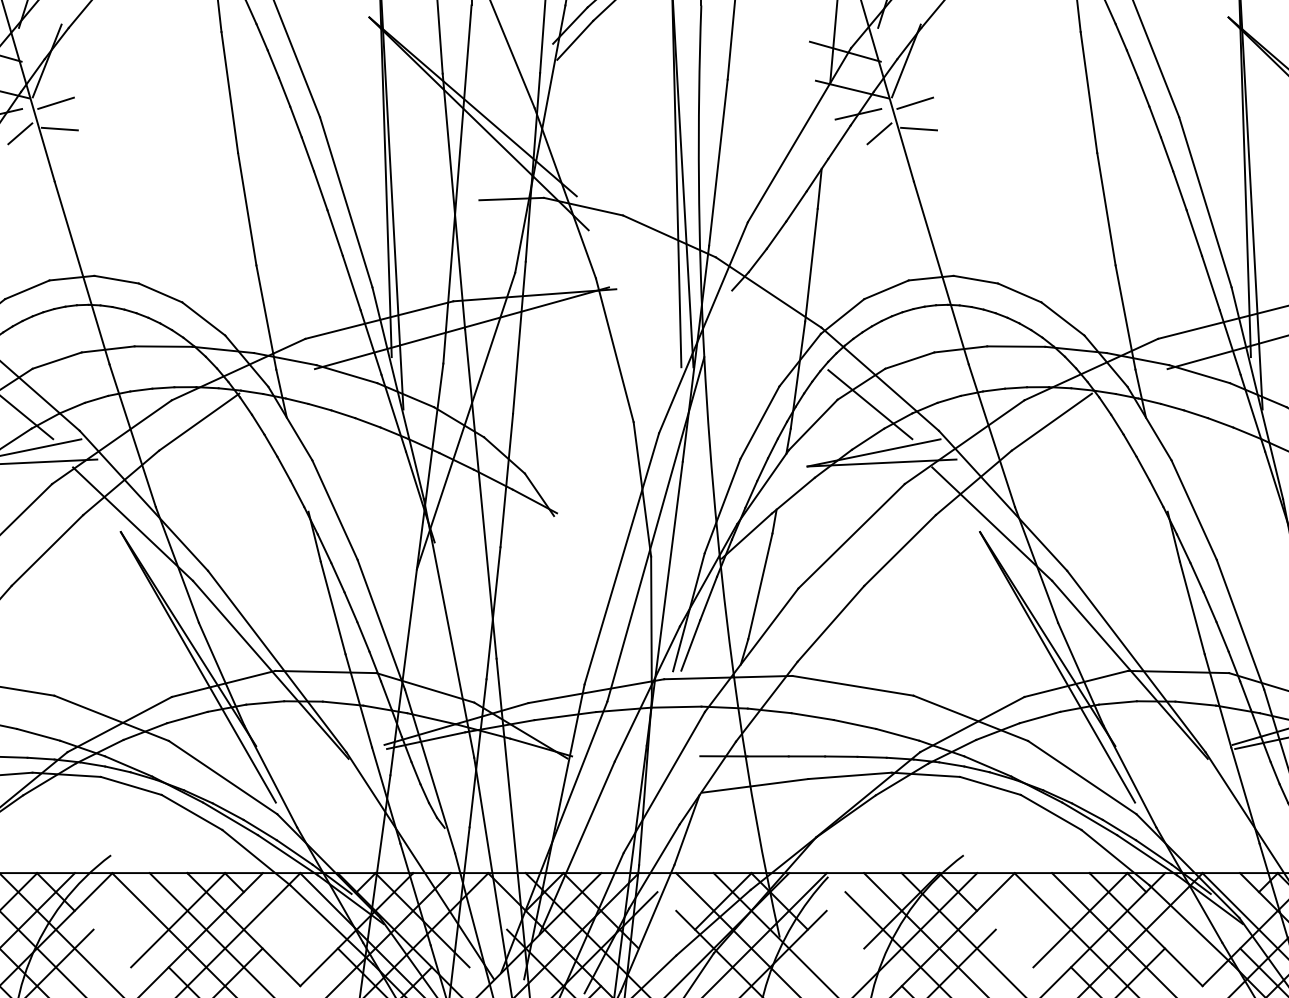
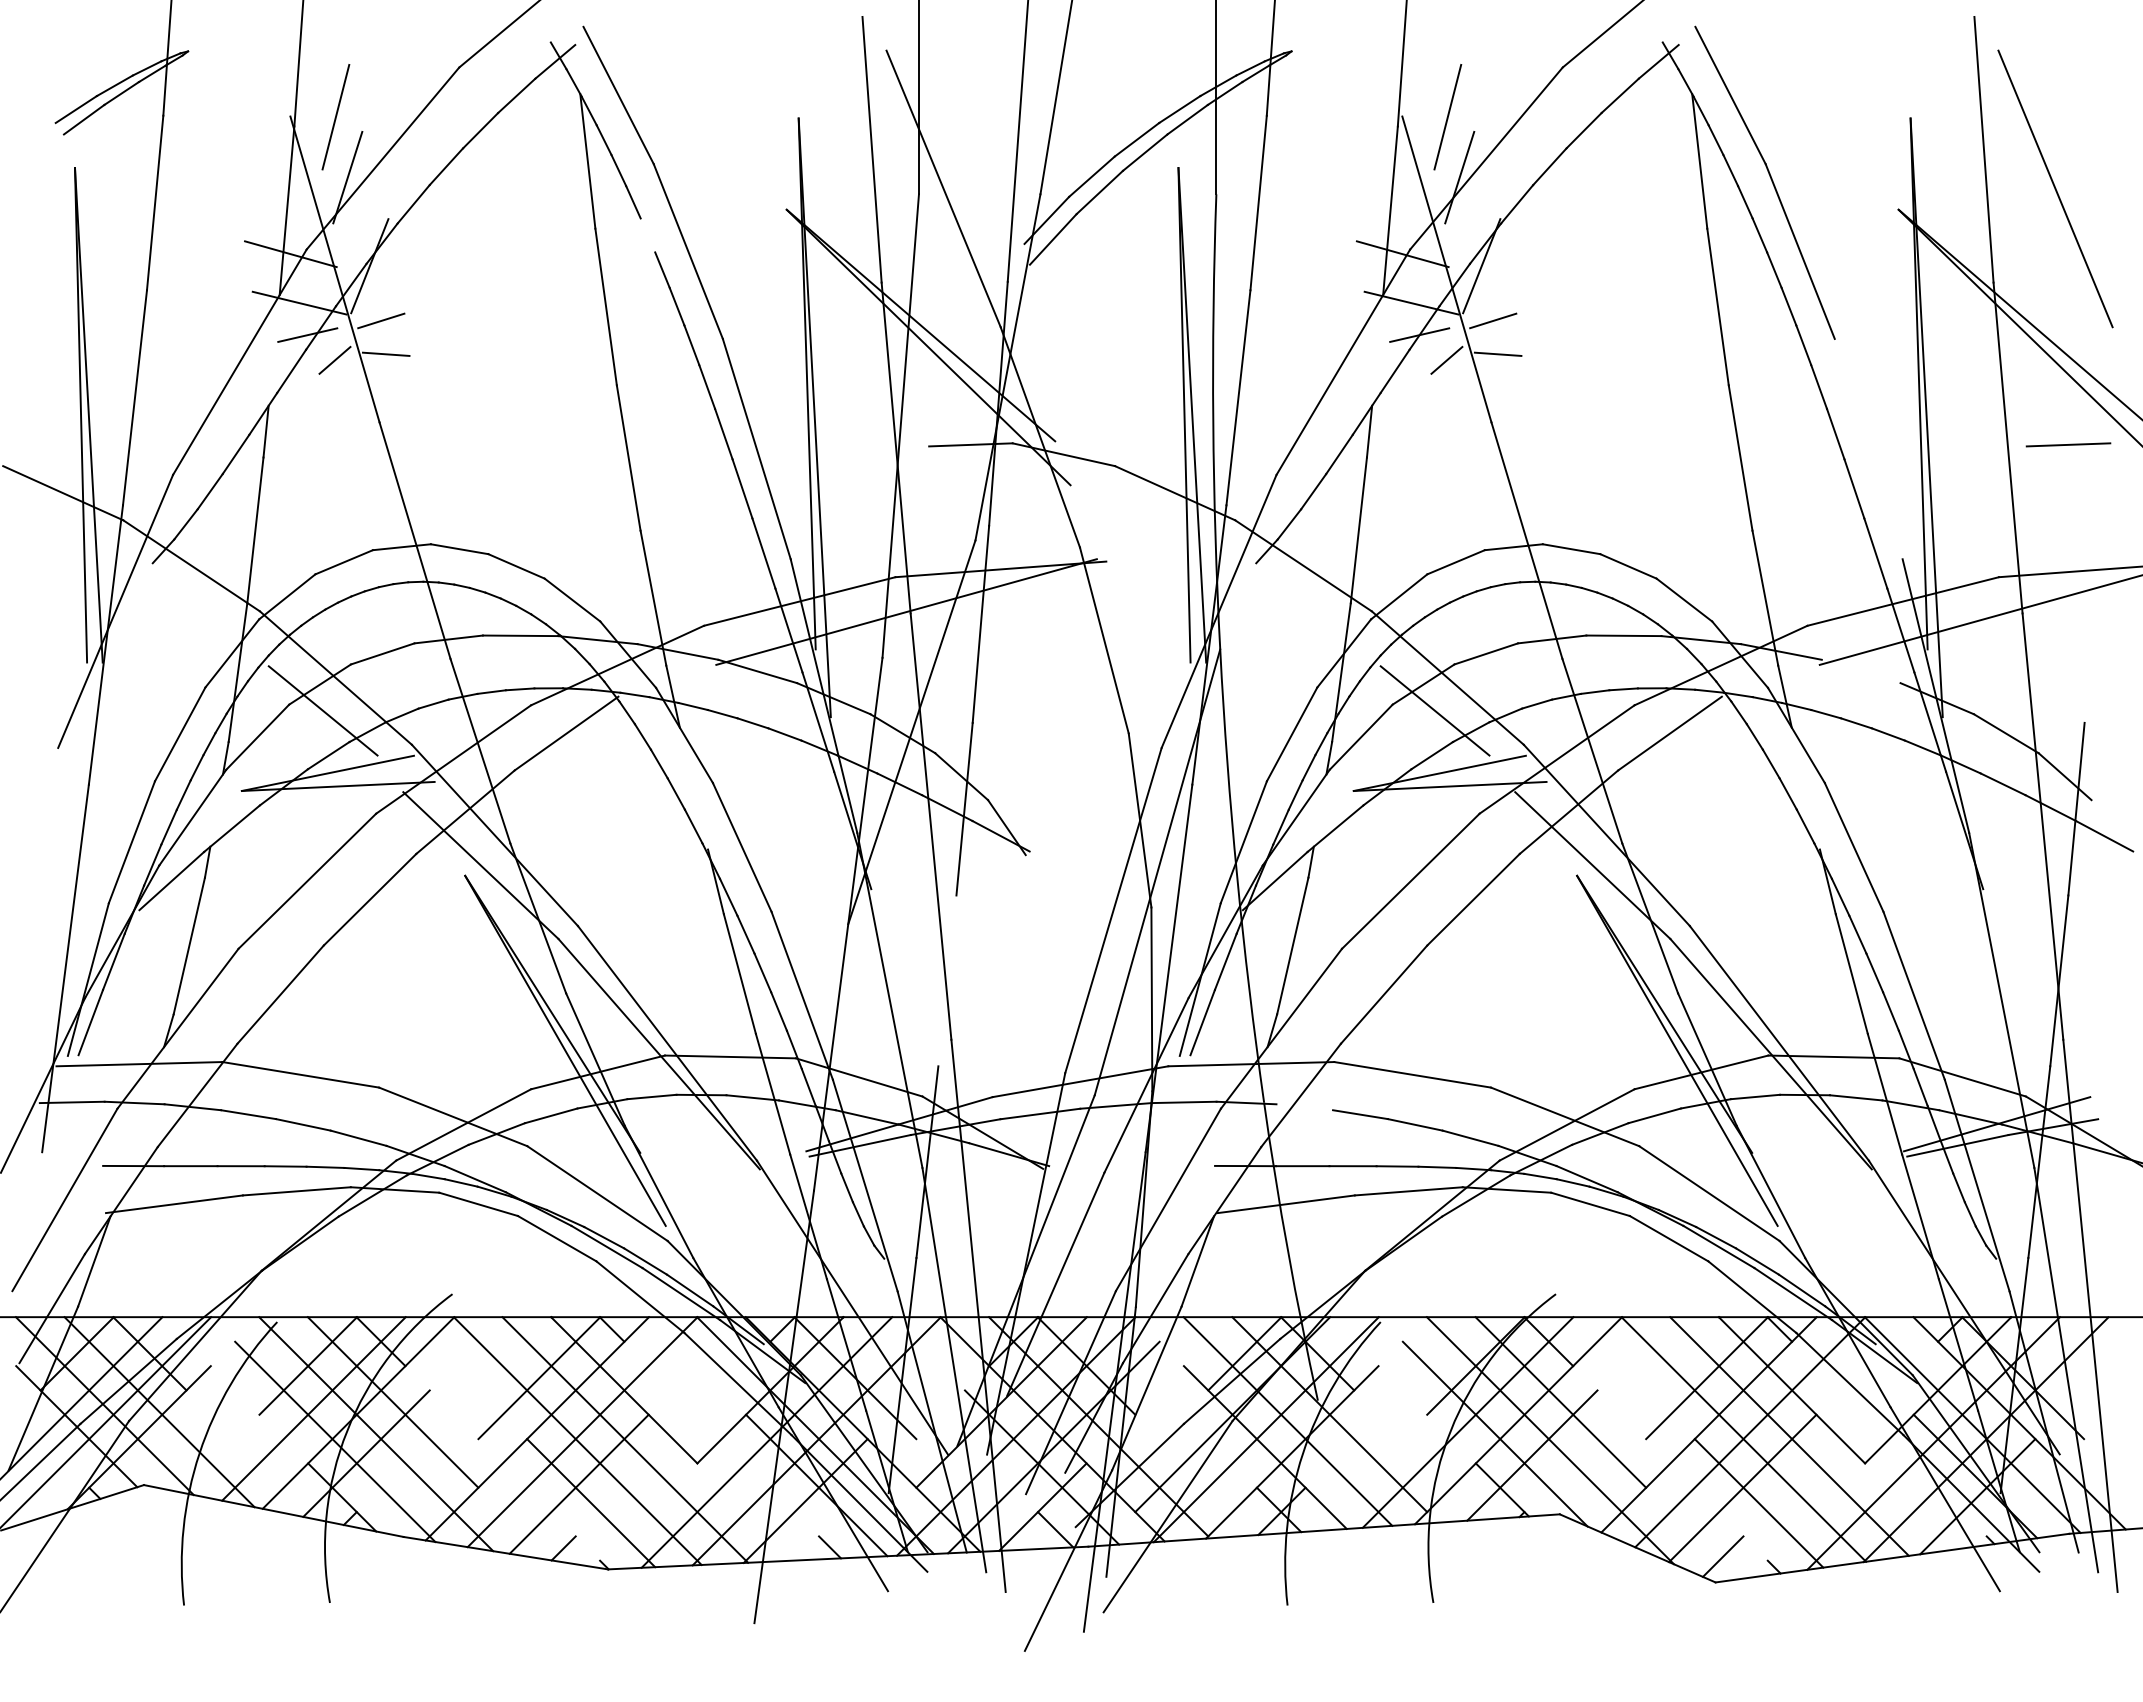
line: (261, 37) -> (647, 235), removed
line: (1205, 201) -> (1868, 448), removed
line: (1199, 374) -> (1860, 671), removed
line: (493, 612) -> (947, 980), removed
line: (769, 711) -> (1304, 1107), removed

